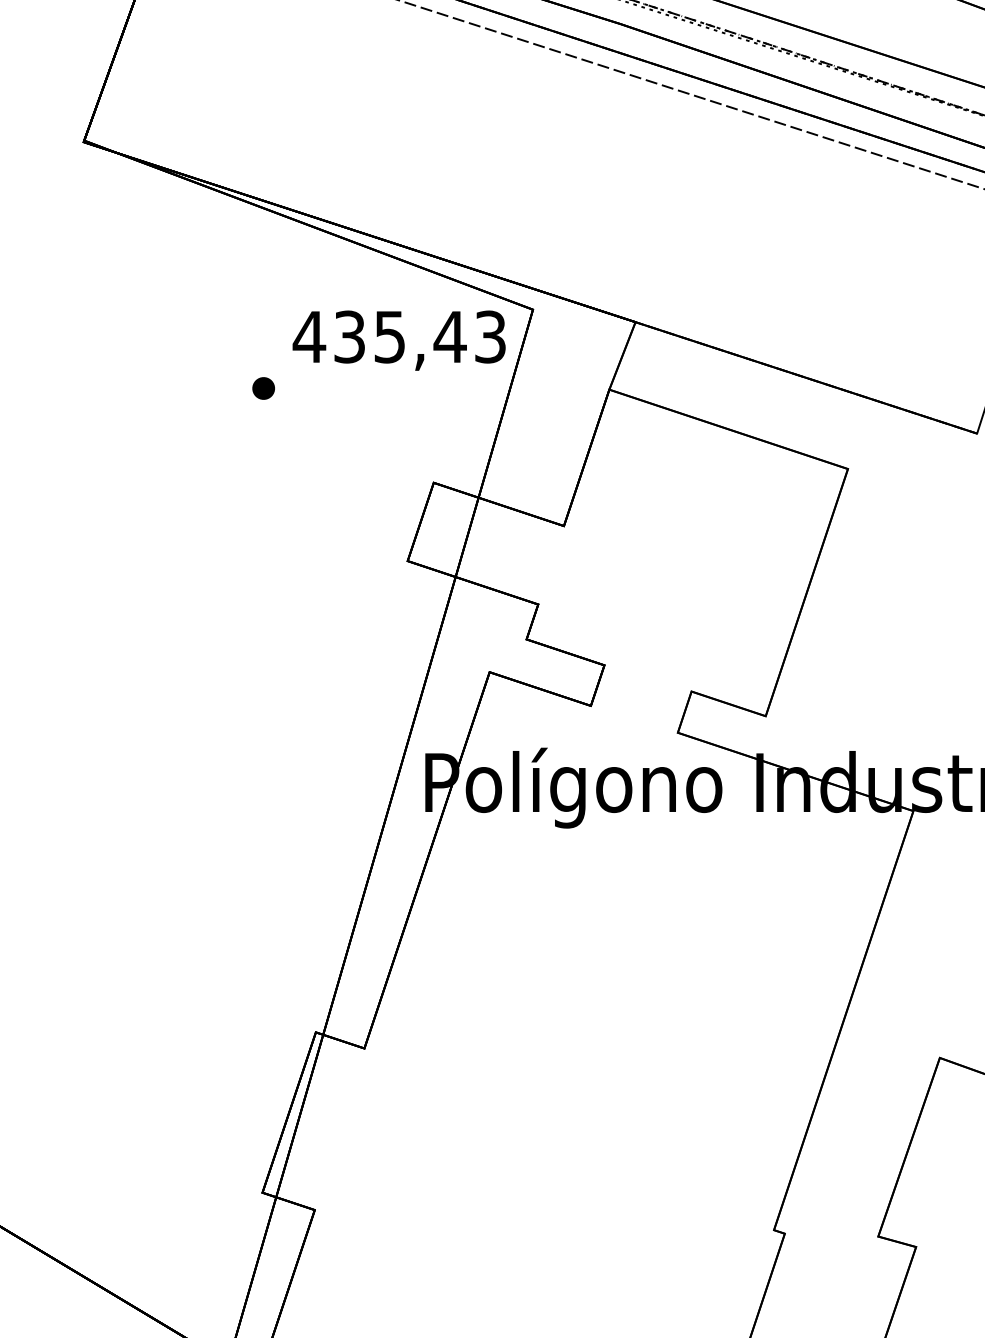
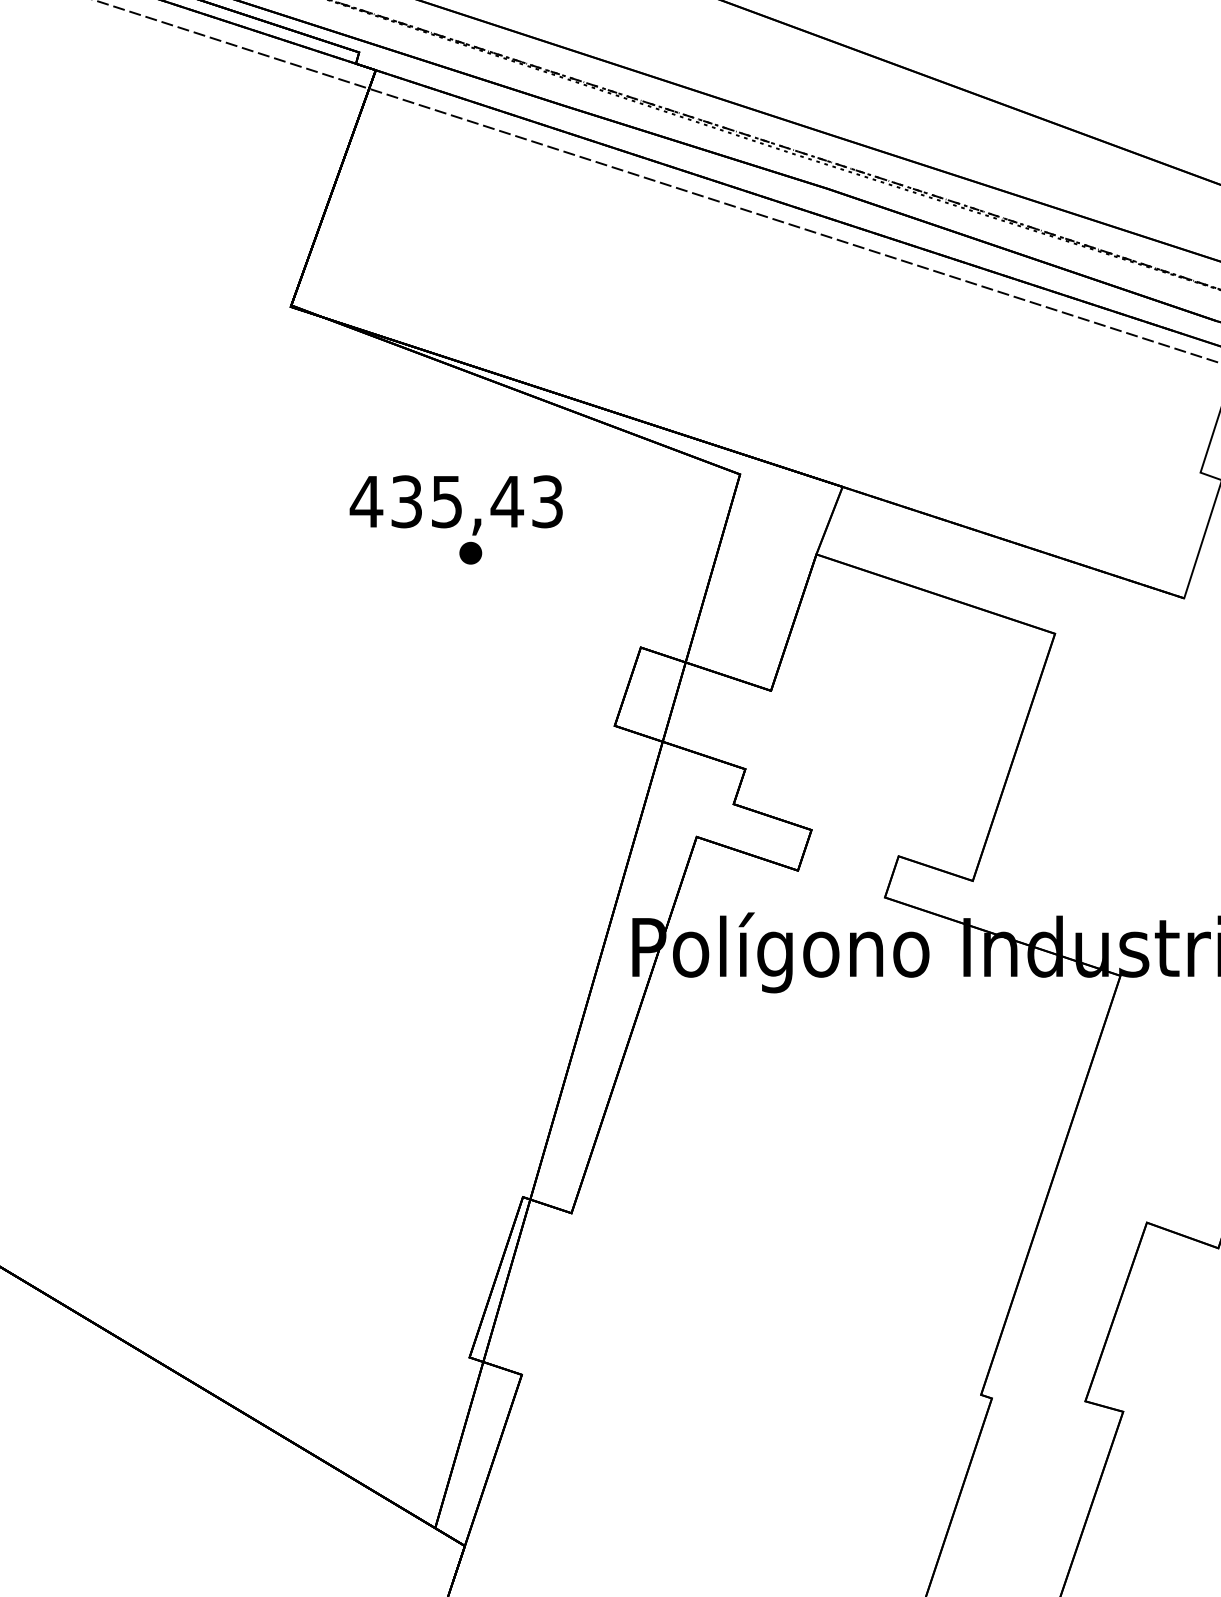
text: (398, 340) -> (455, 505), moved

